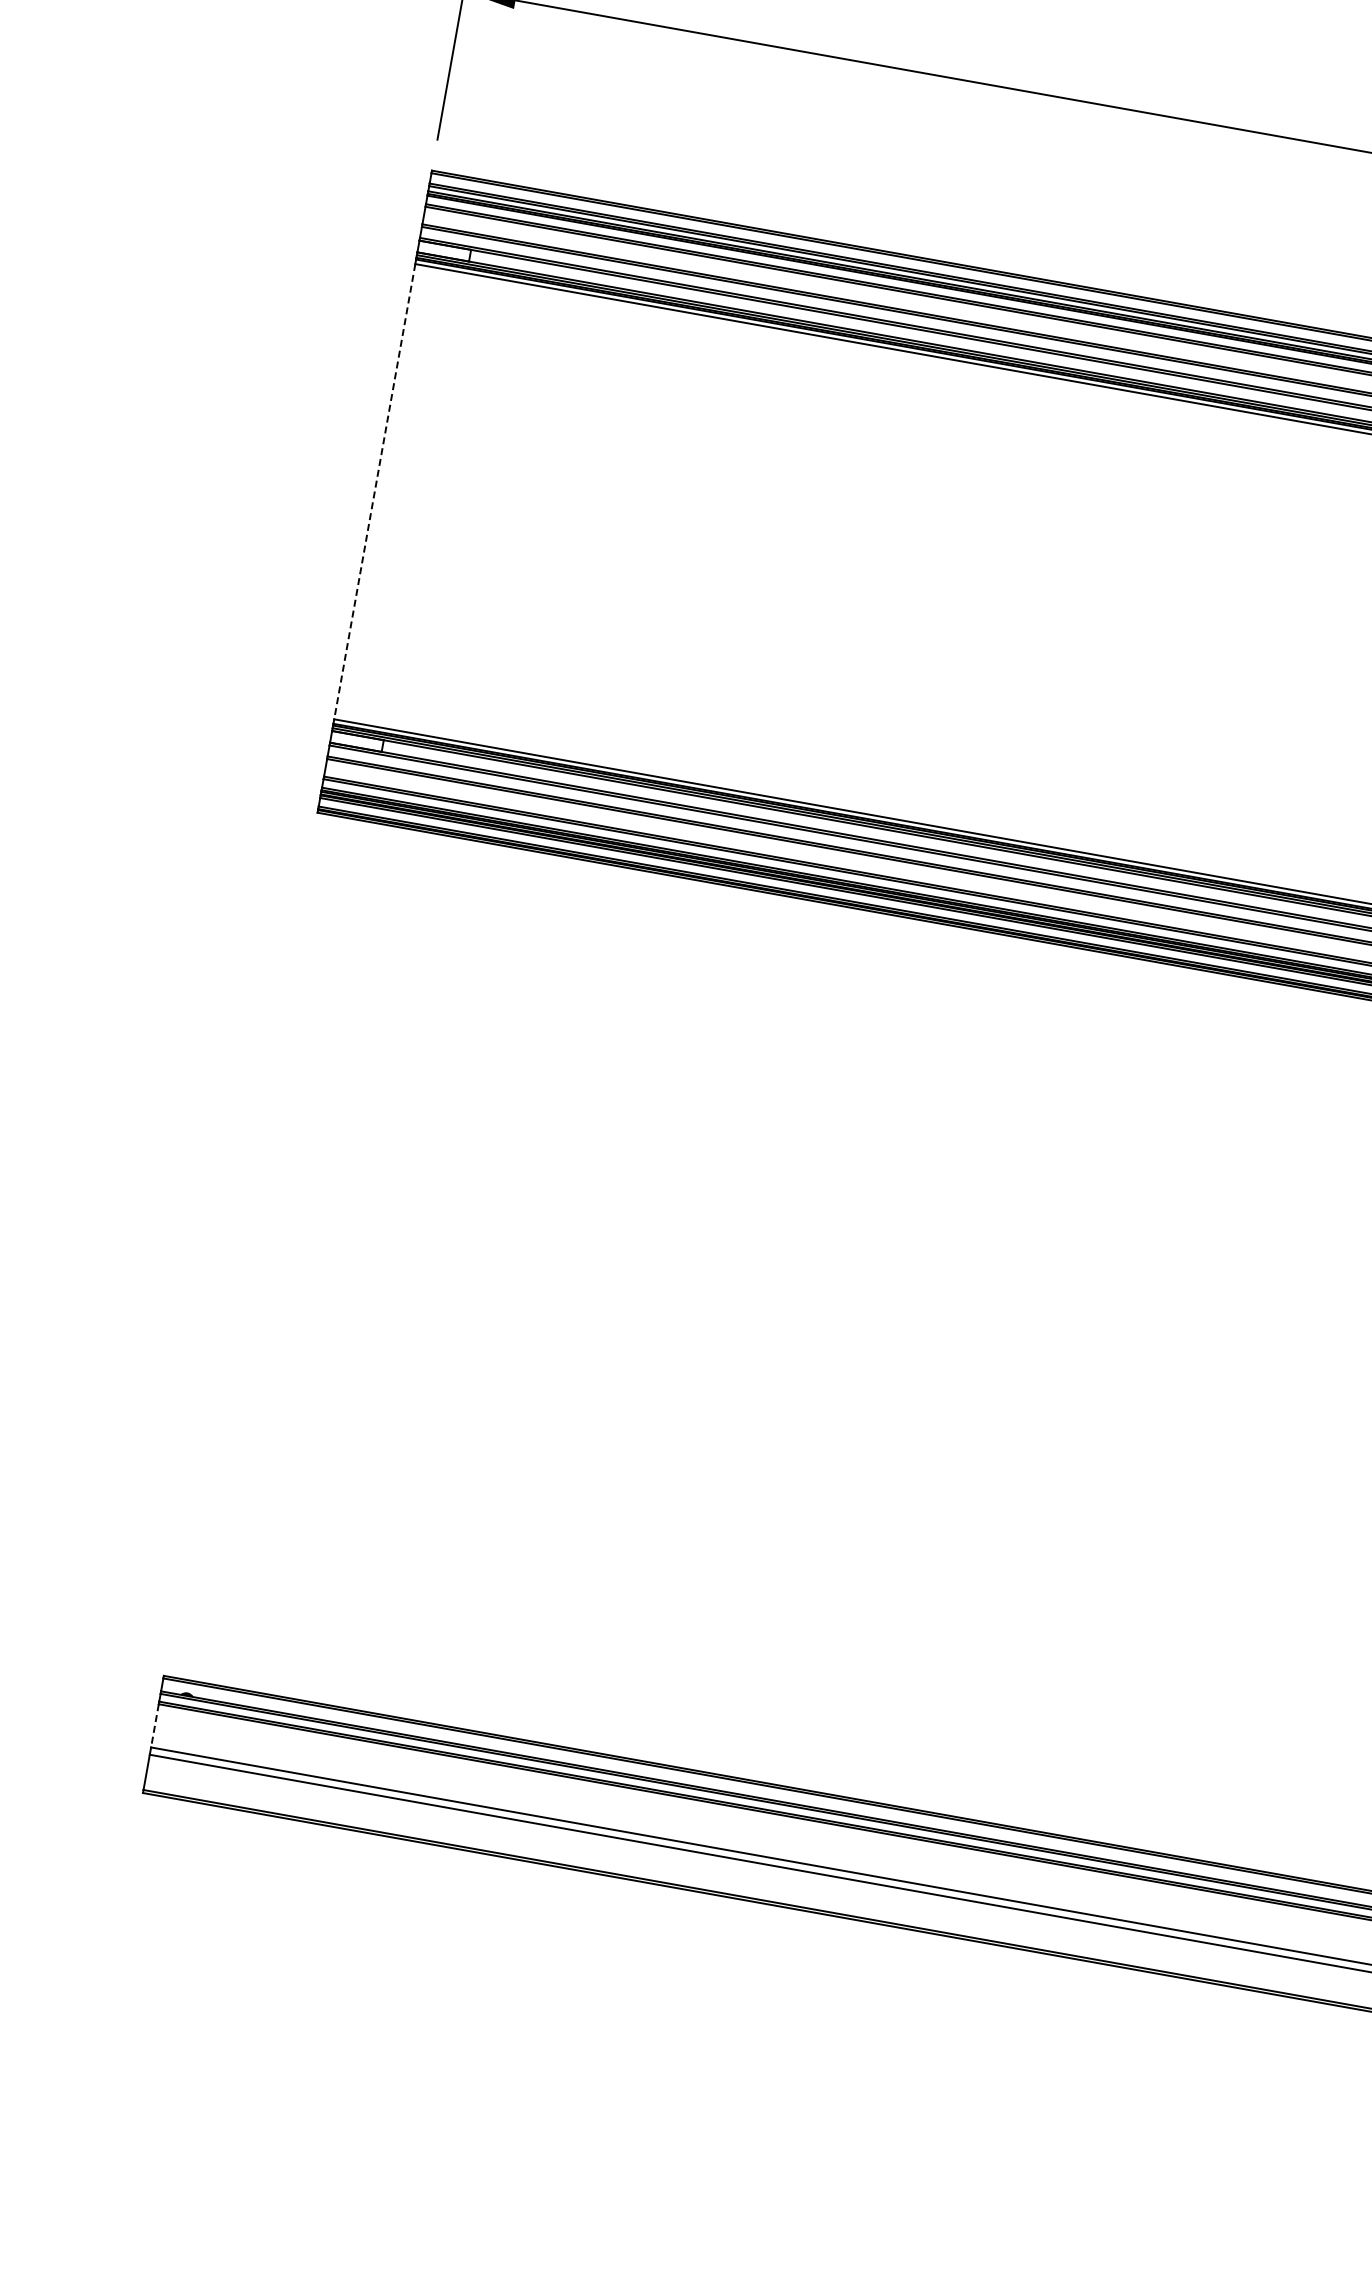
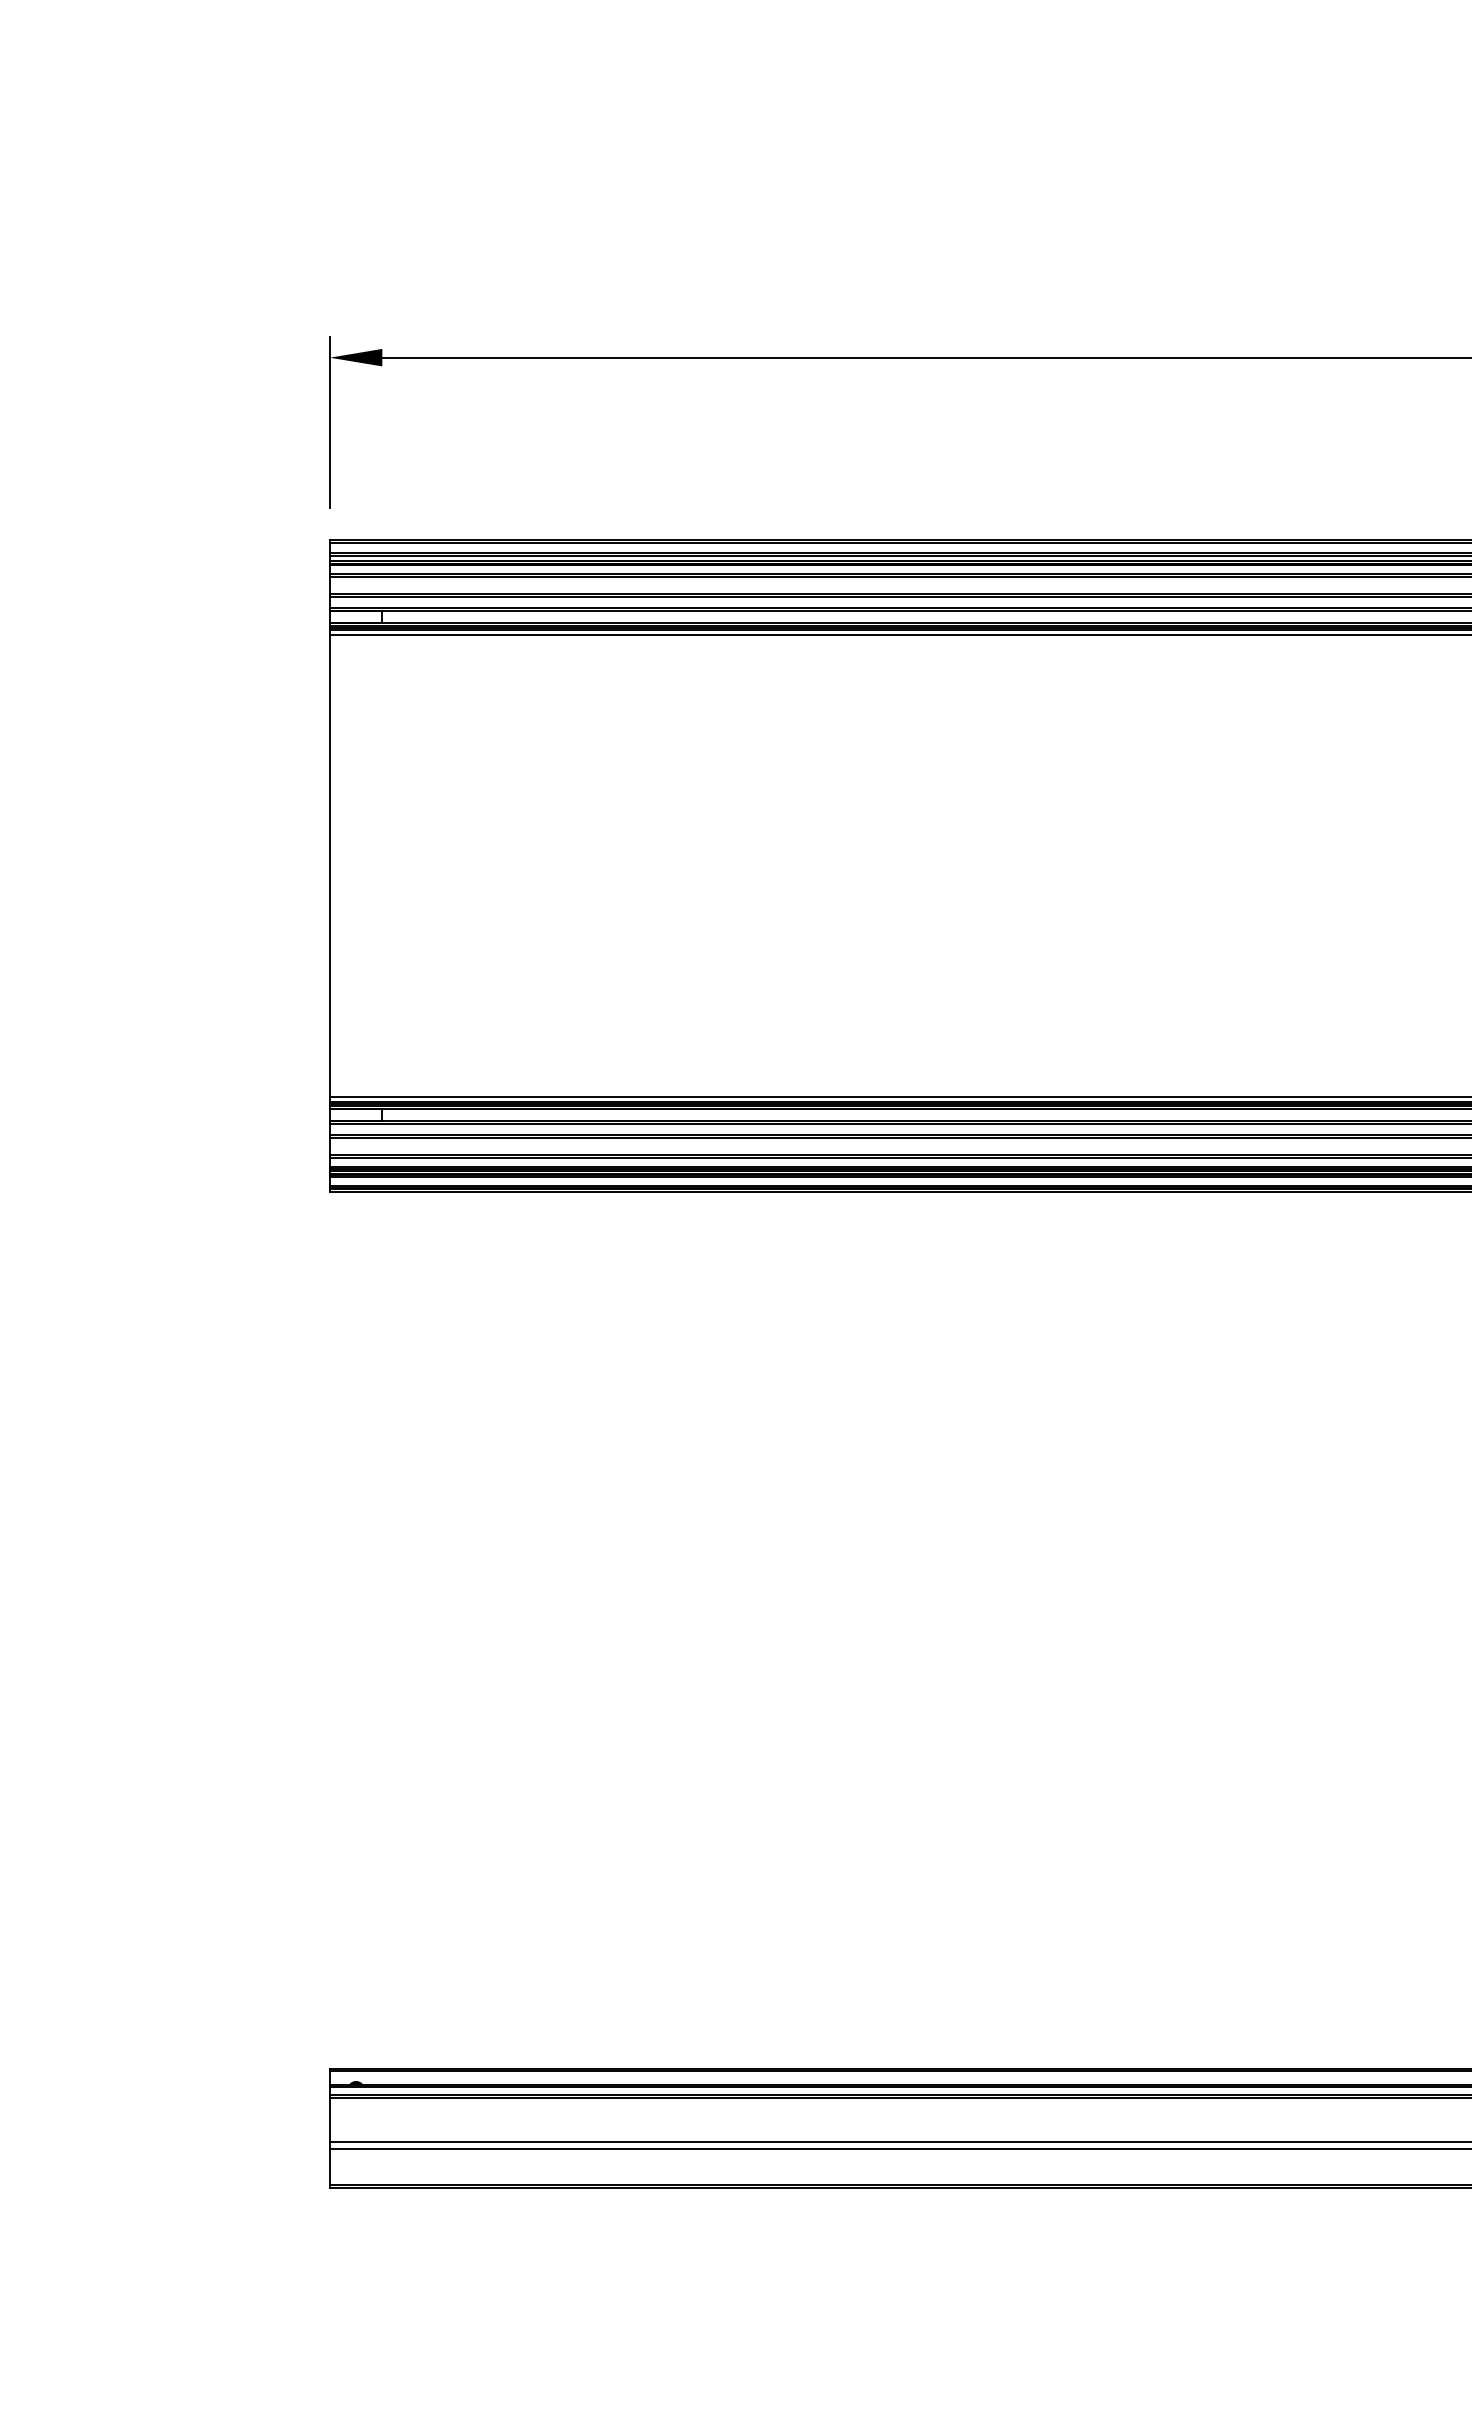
line: (374, 492) -> (329, 866), dashed -> solid
line: (154, 1725) -> (329, 2119), dashed -> solid

